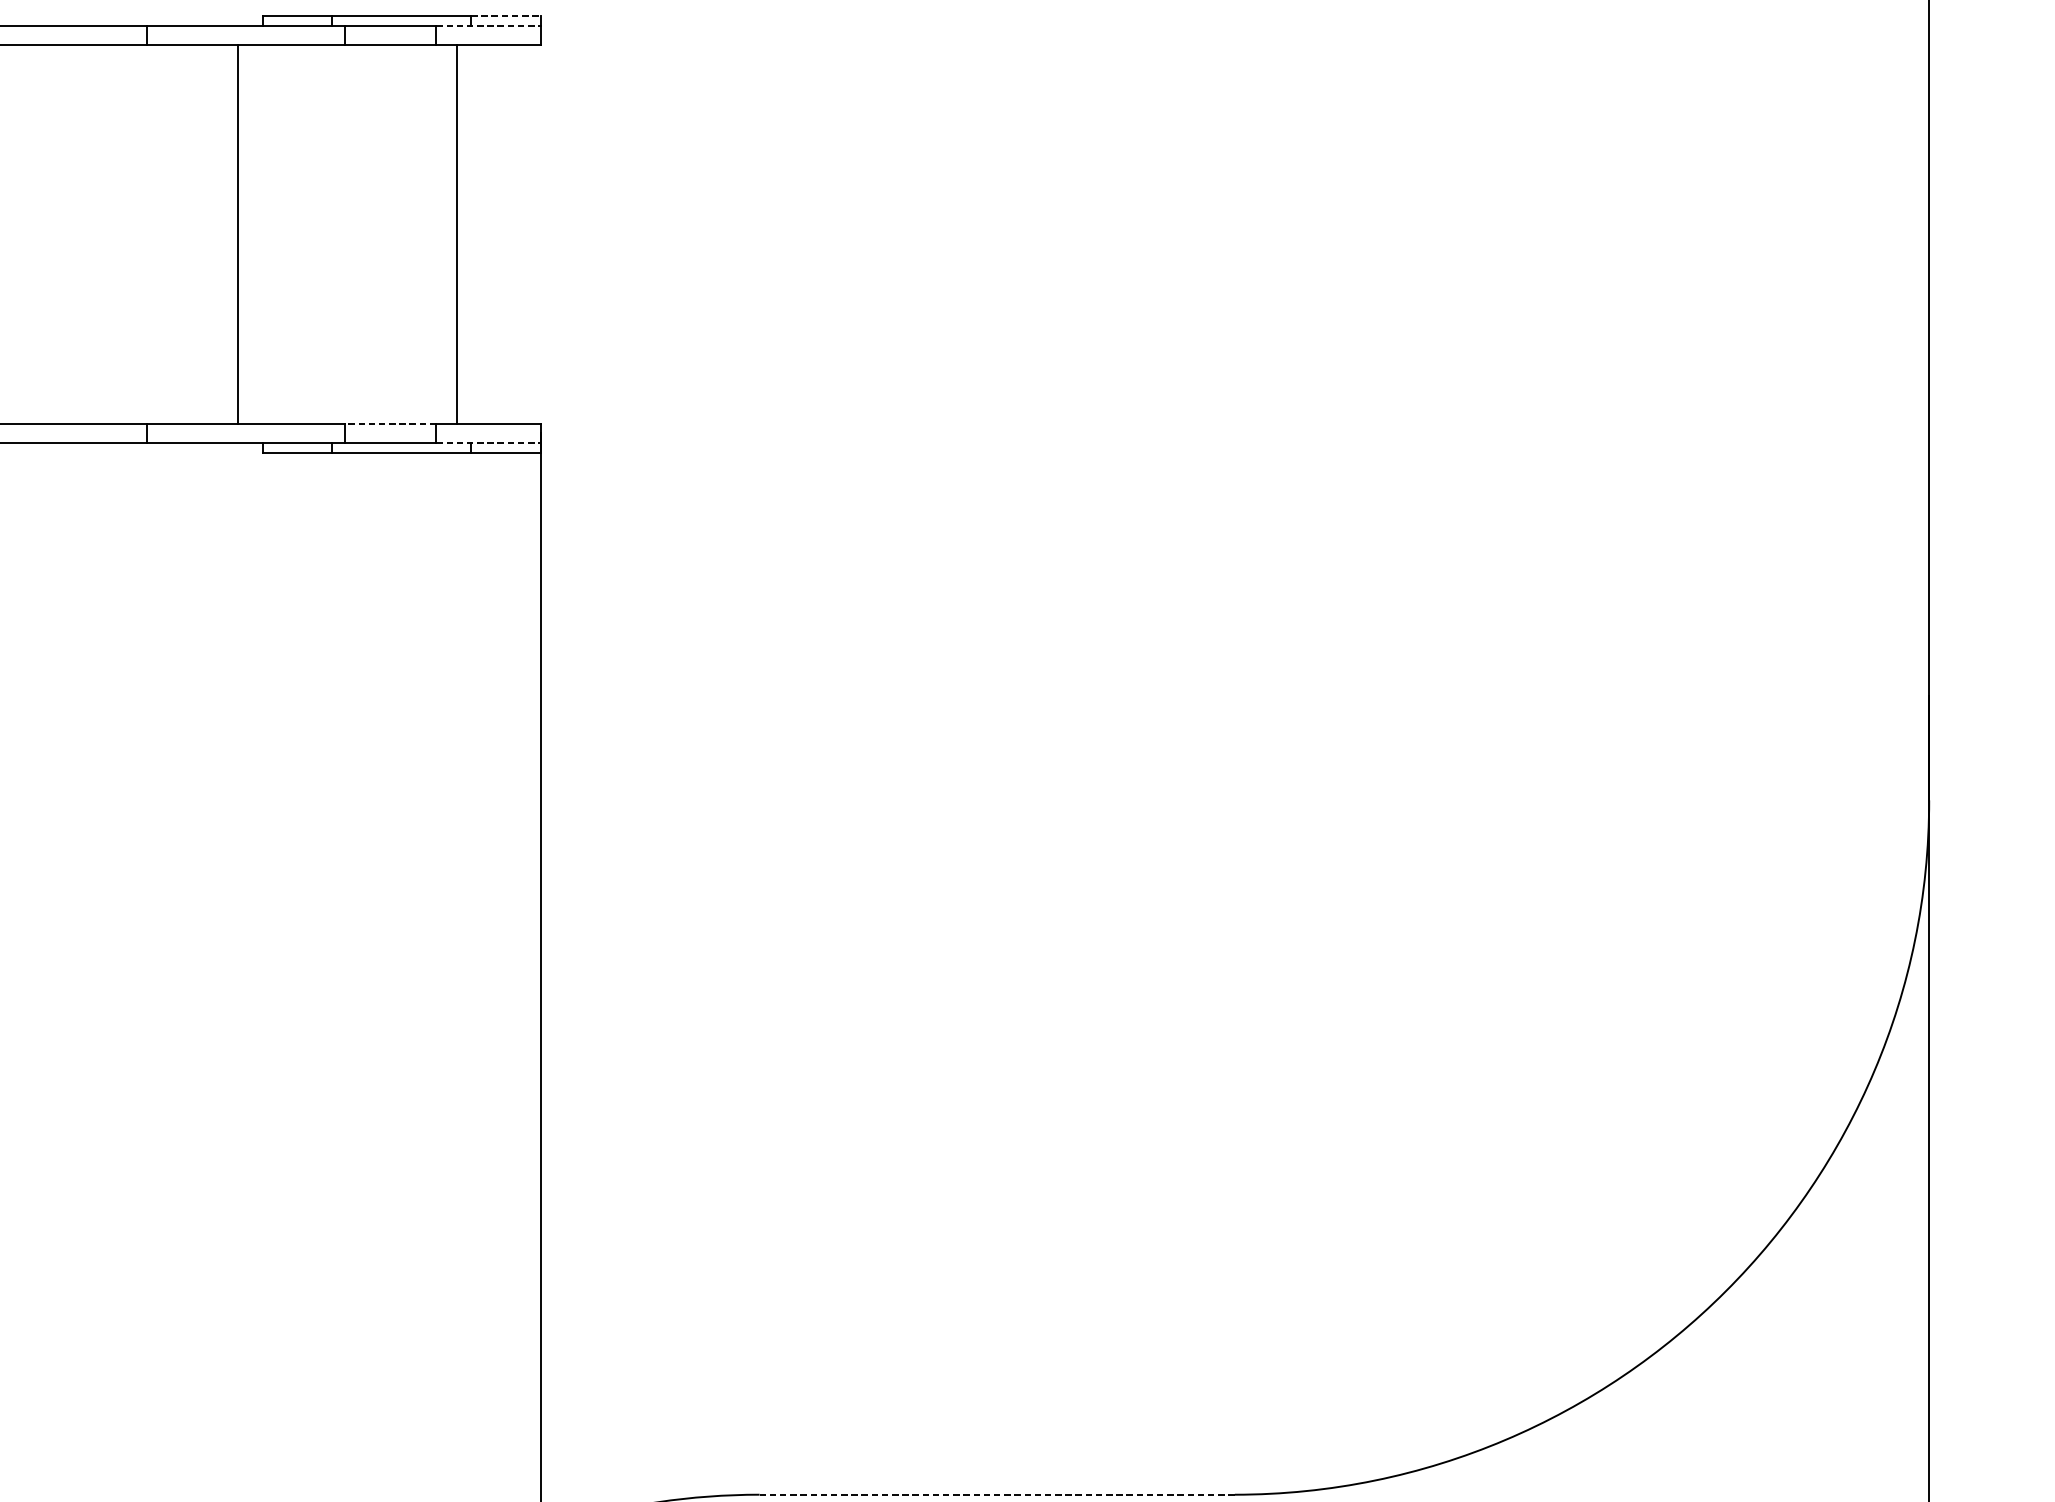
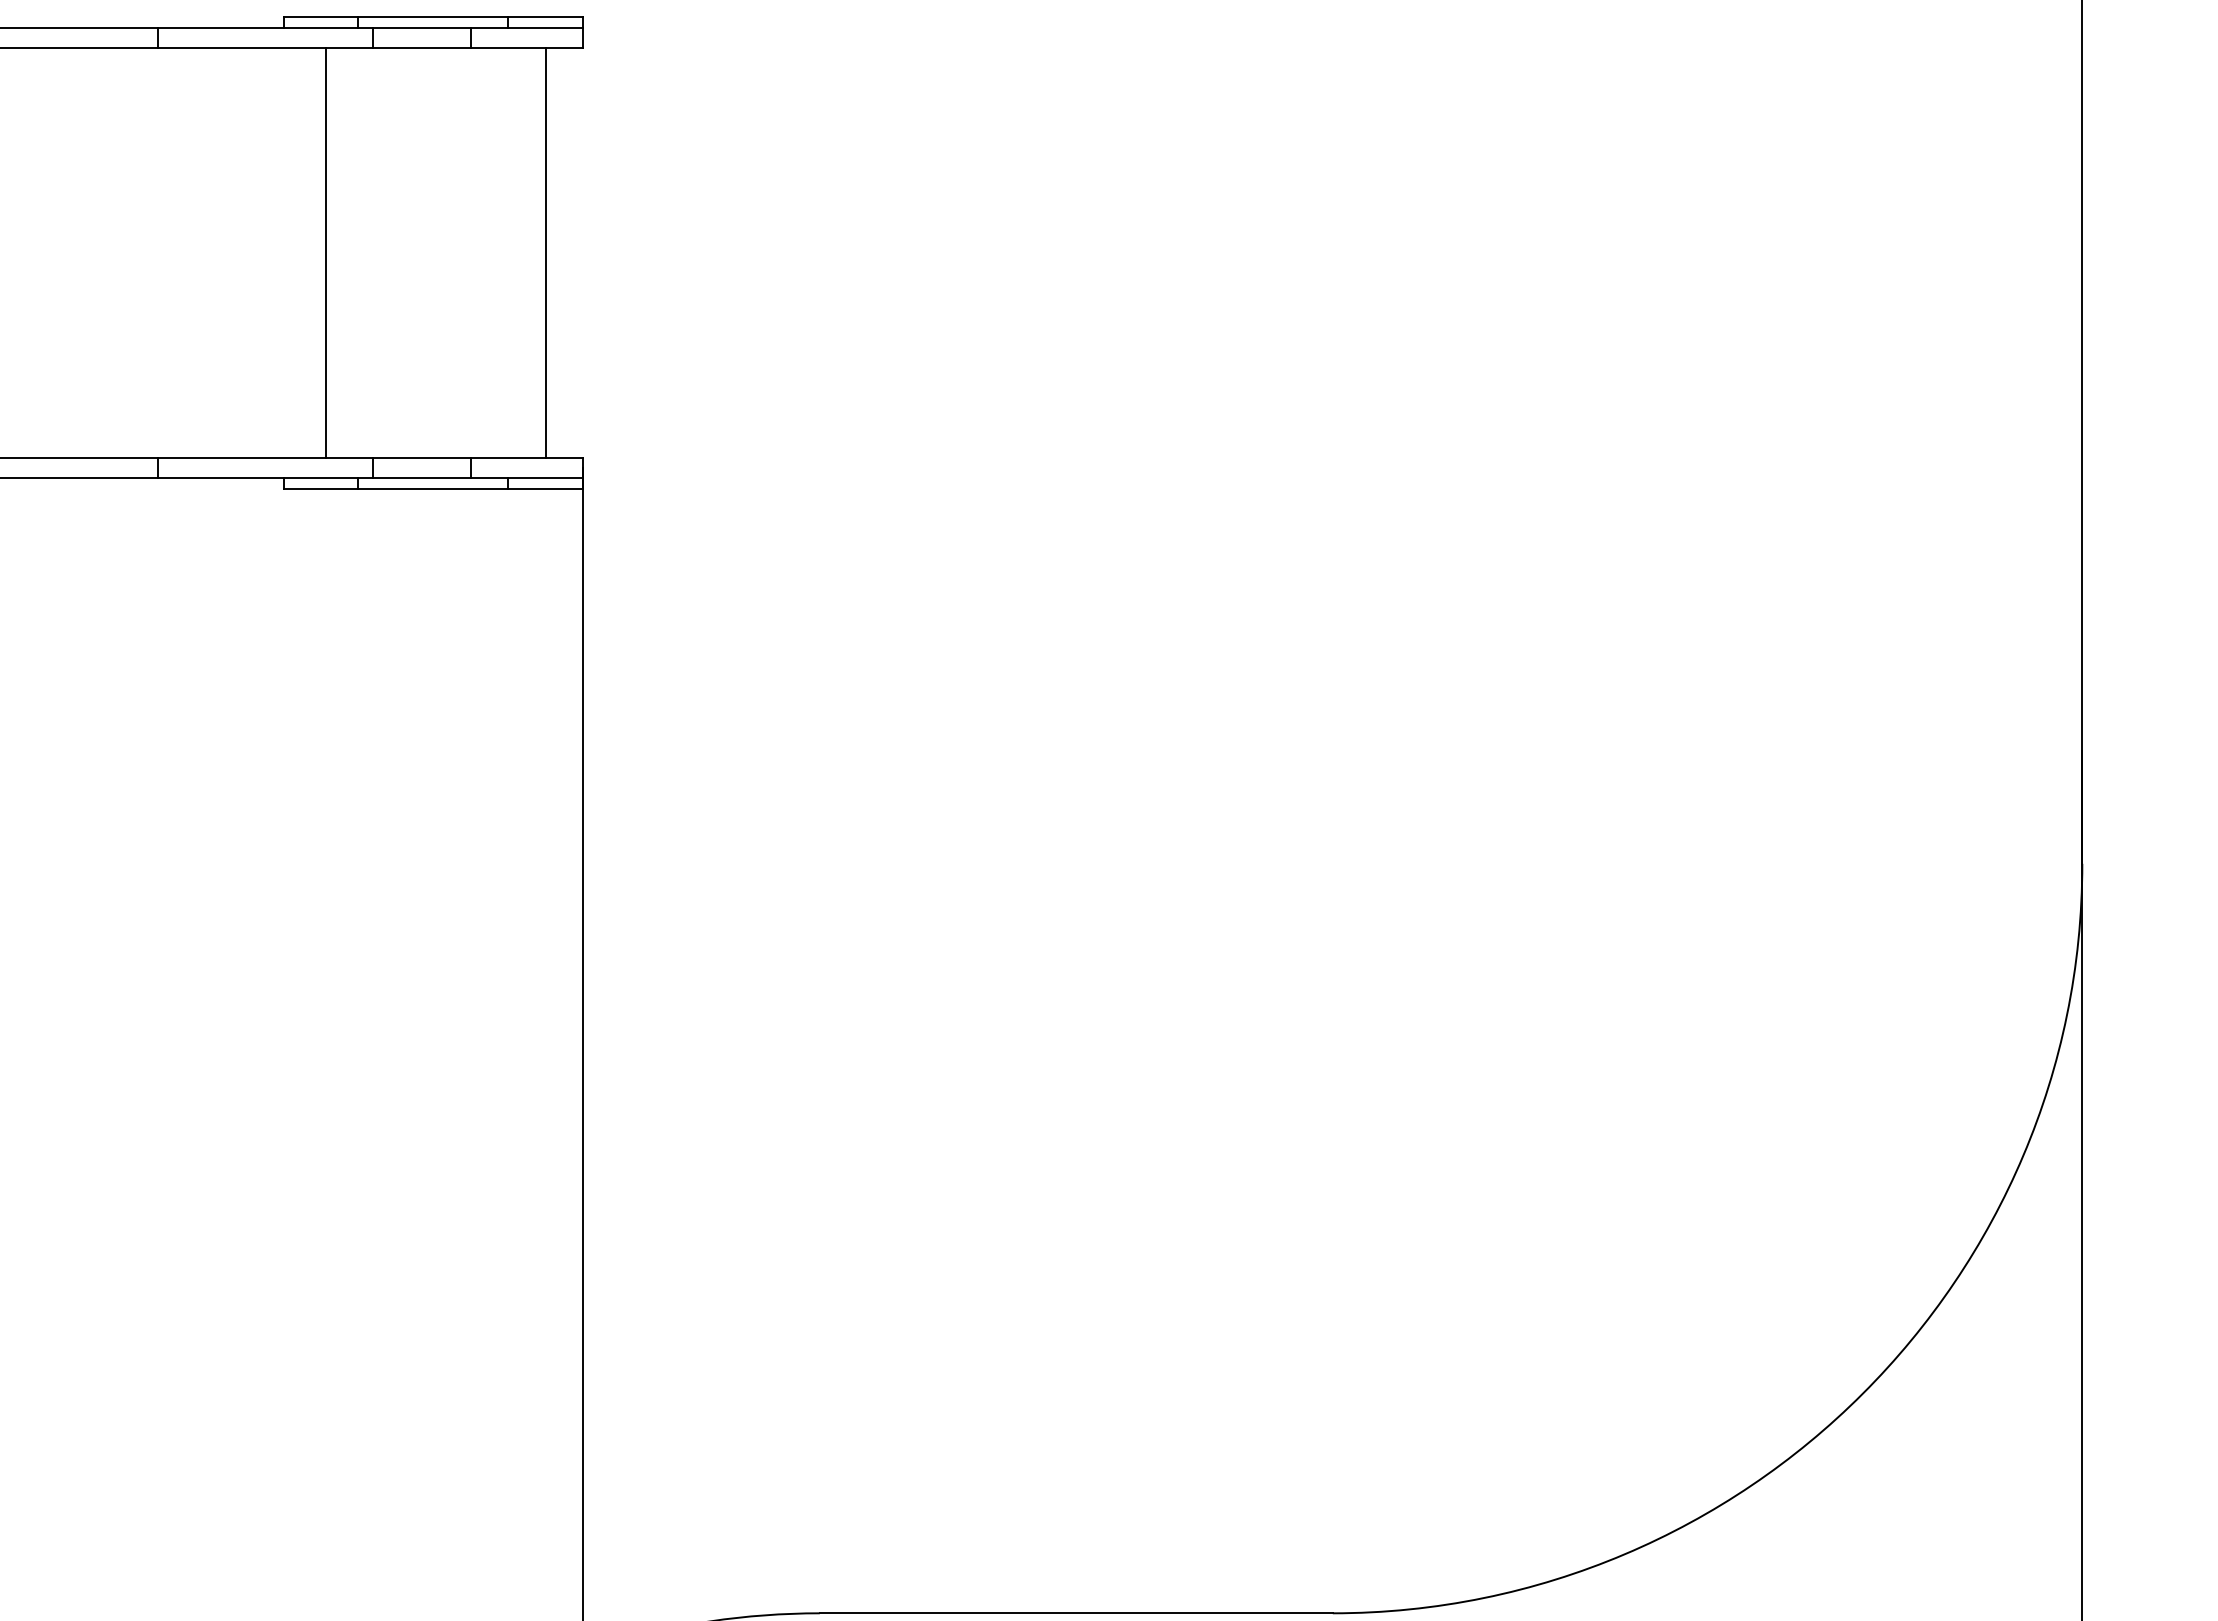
line: (506, 15) -> (546, 16), dashed -> solid
line: (488, 26) -> (527, 28), dashed -> solid
line: (237, 234) -> (325, 252), moved
line: (456, 234) -> (545, 252), moved
line: (390, 423) -> (421, 457), dashed -> solid
line: (488, 442) -> (527, 477), dashed -> solid
line: (997, 1494) -> (1076, 1613), dashed -> solid

